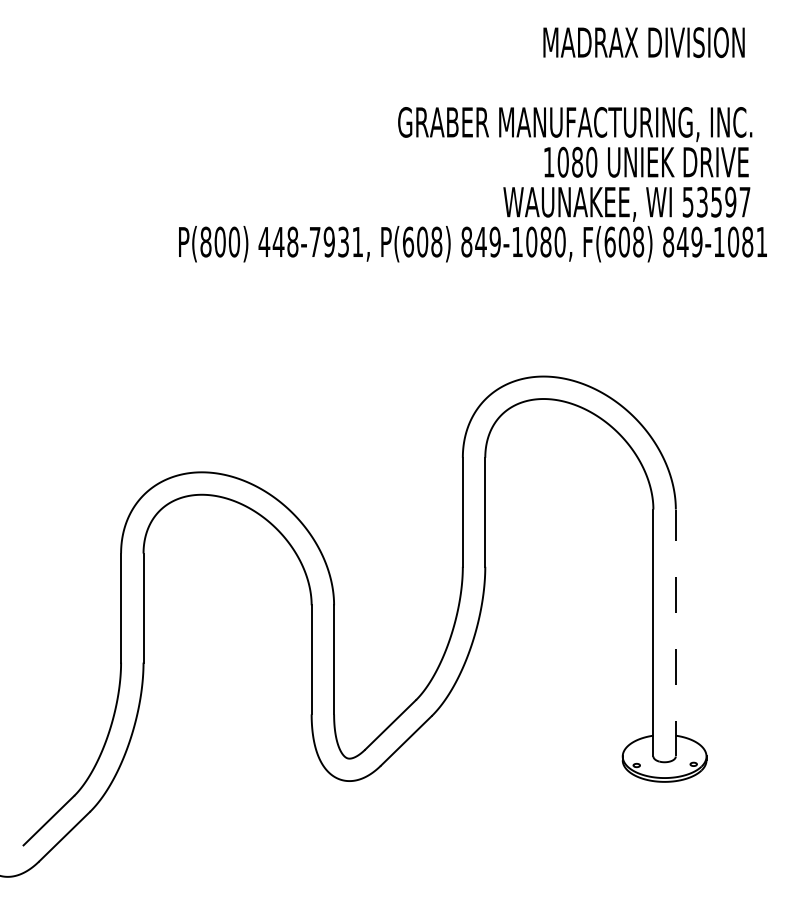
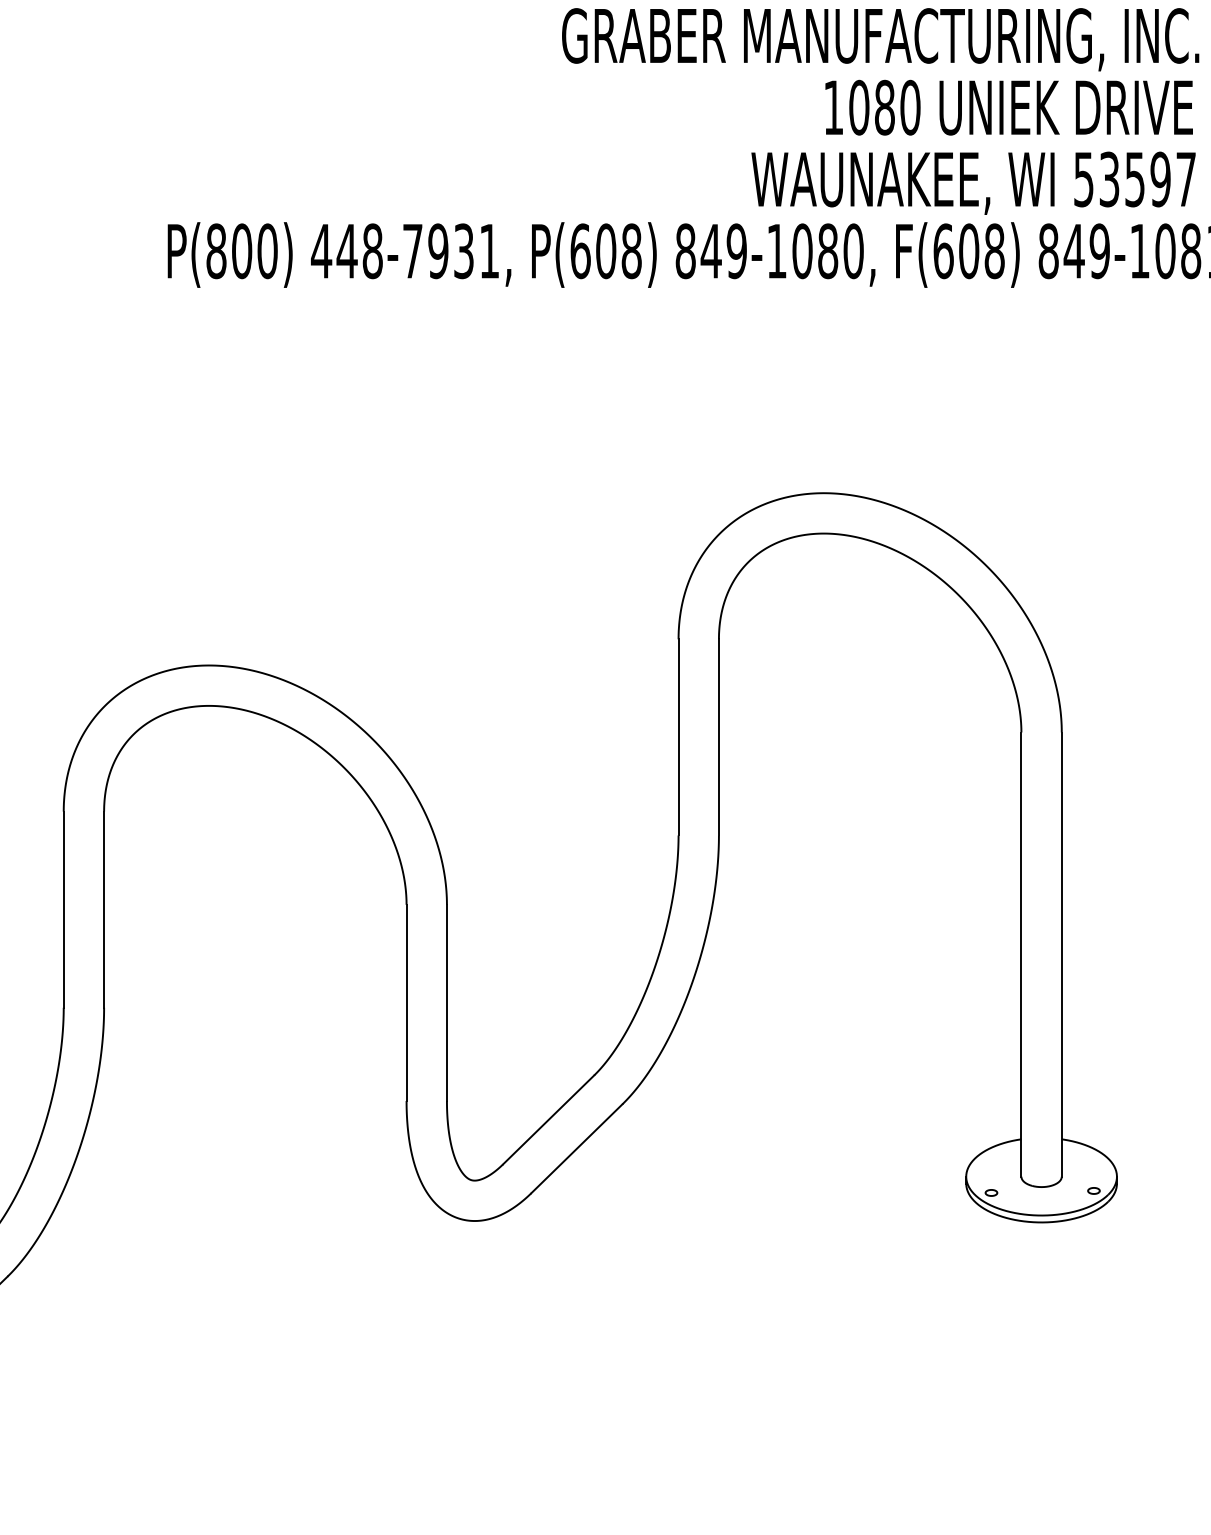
line: (675, 632) -> (1061, 953), dashed -> solid

